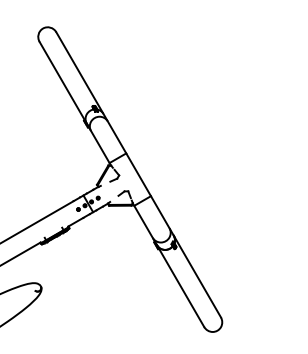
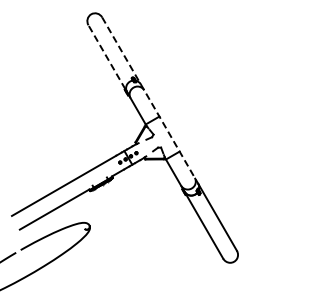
line: (61, 81) -> (106, 57), solid -> dashed
line: (115, 134) -> (150, 101), solid -> dashed

